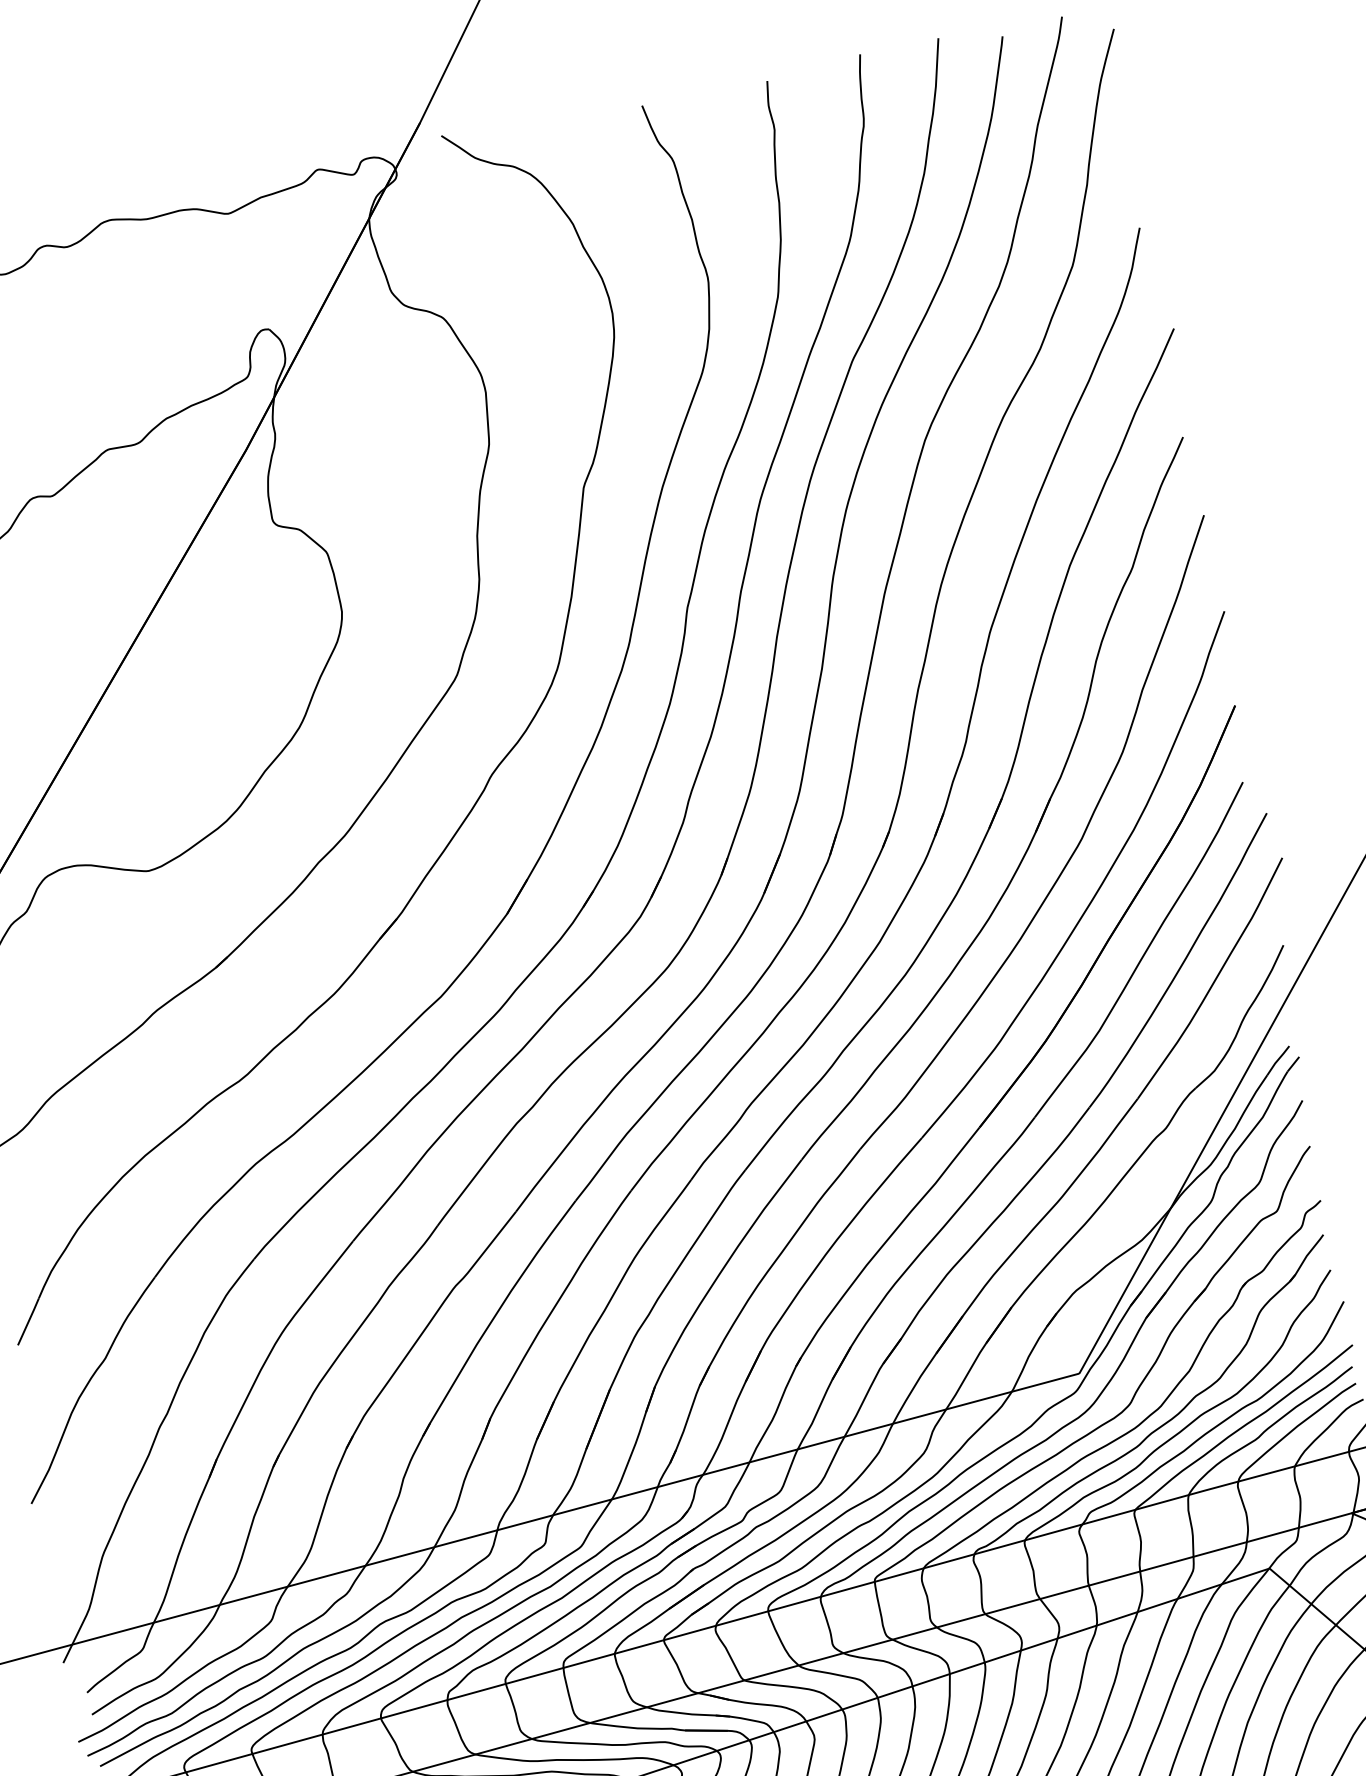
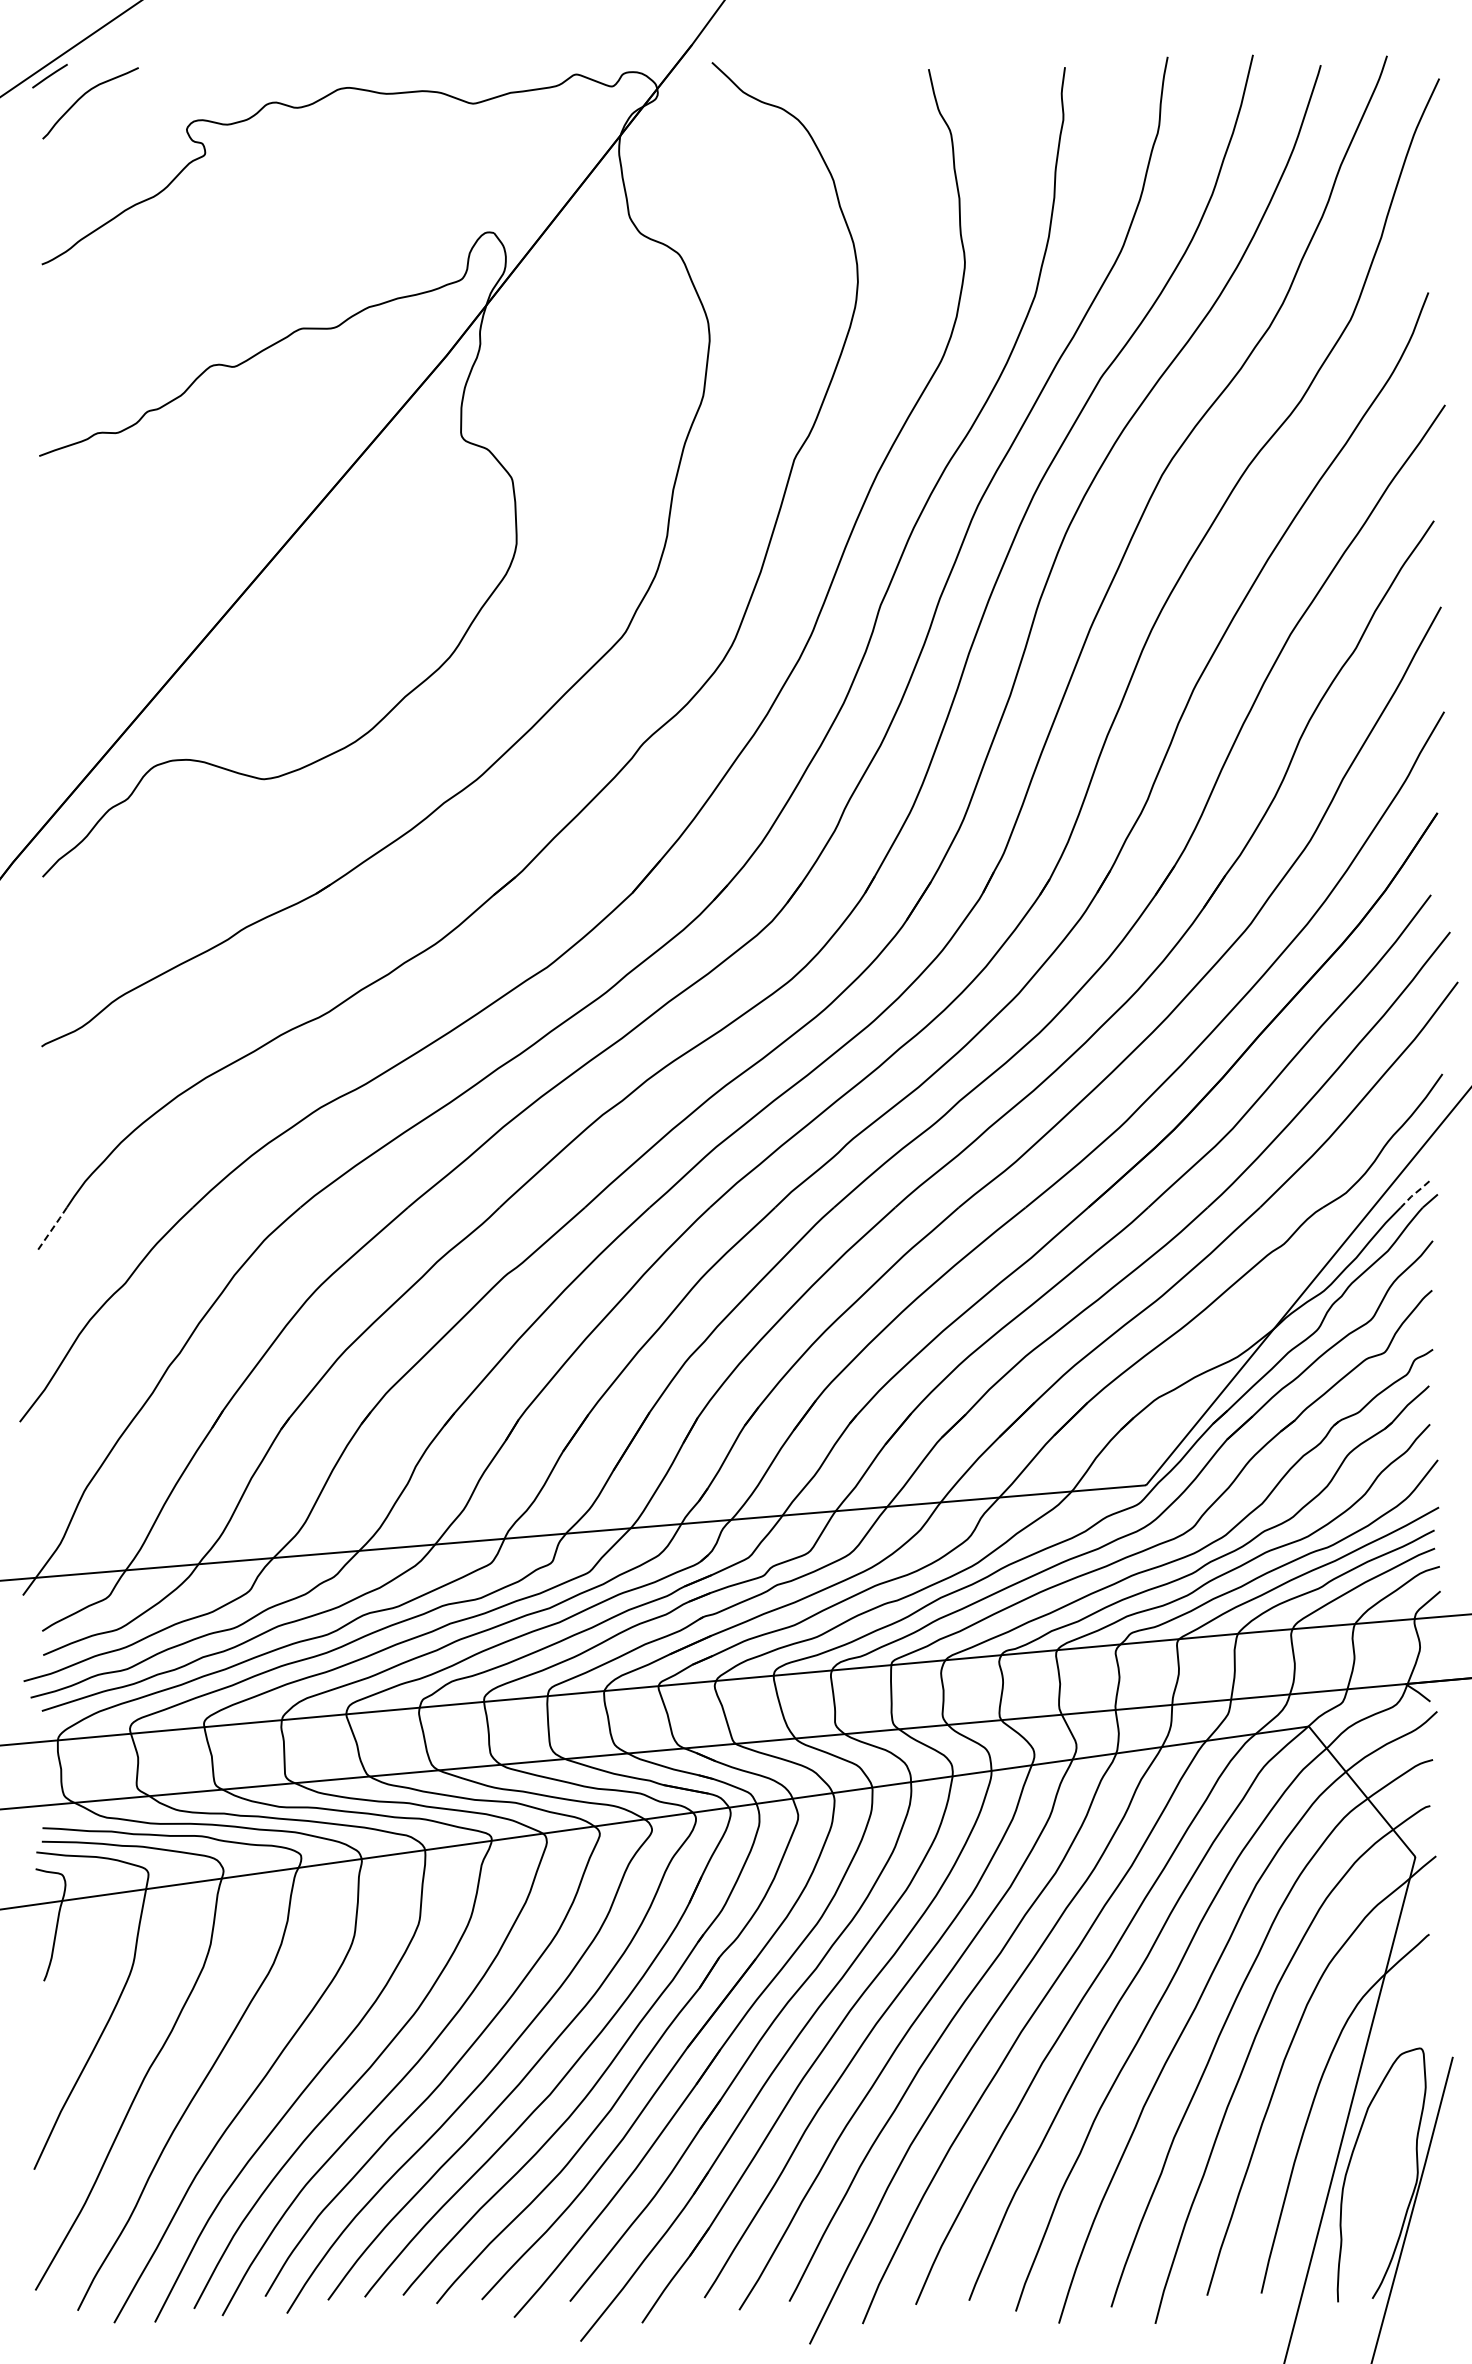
line: (1277, 1060) -> (1414, 1194), solid -> dashed
line: (28, 1322) -> (51, 1230), solid -> dashed

